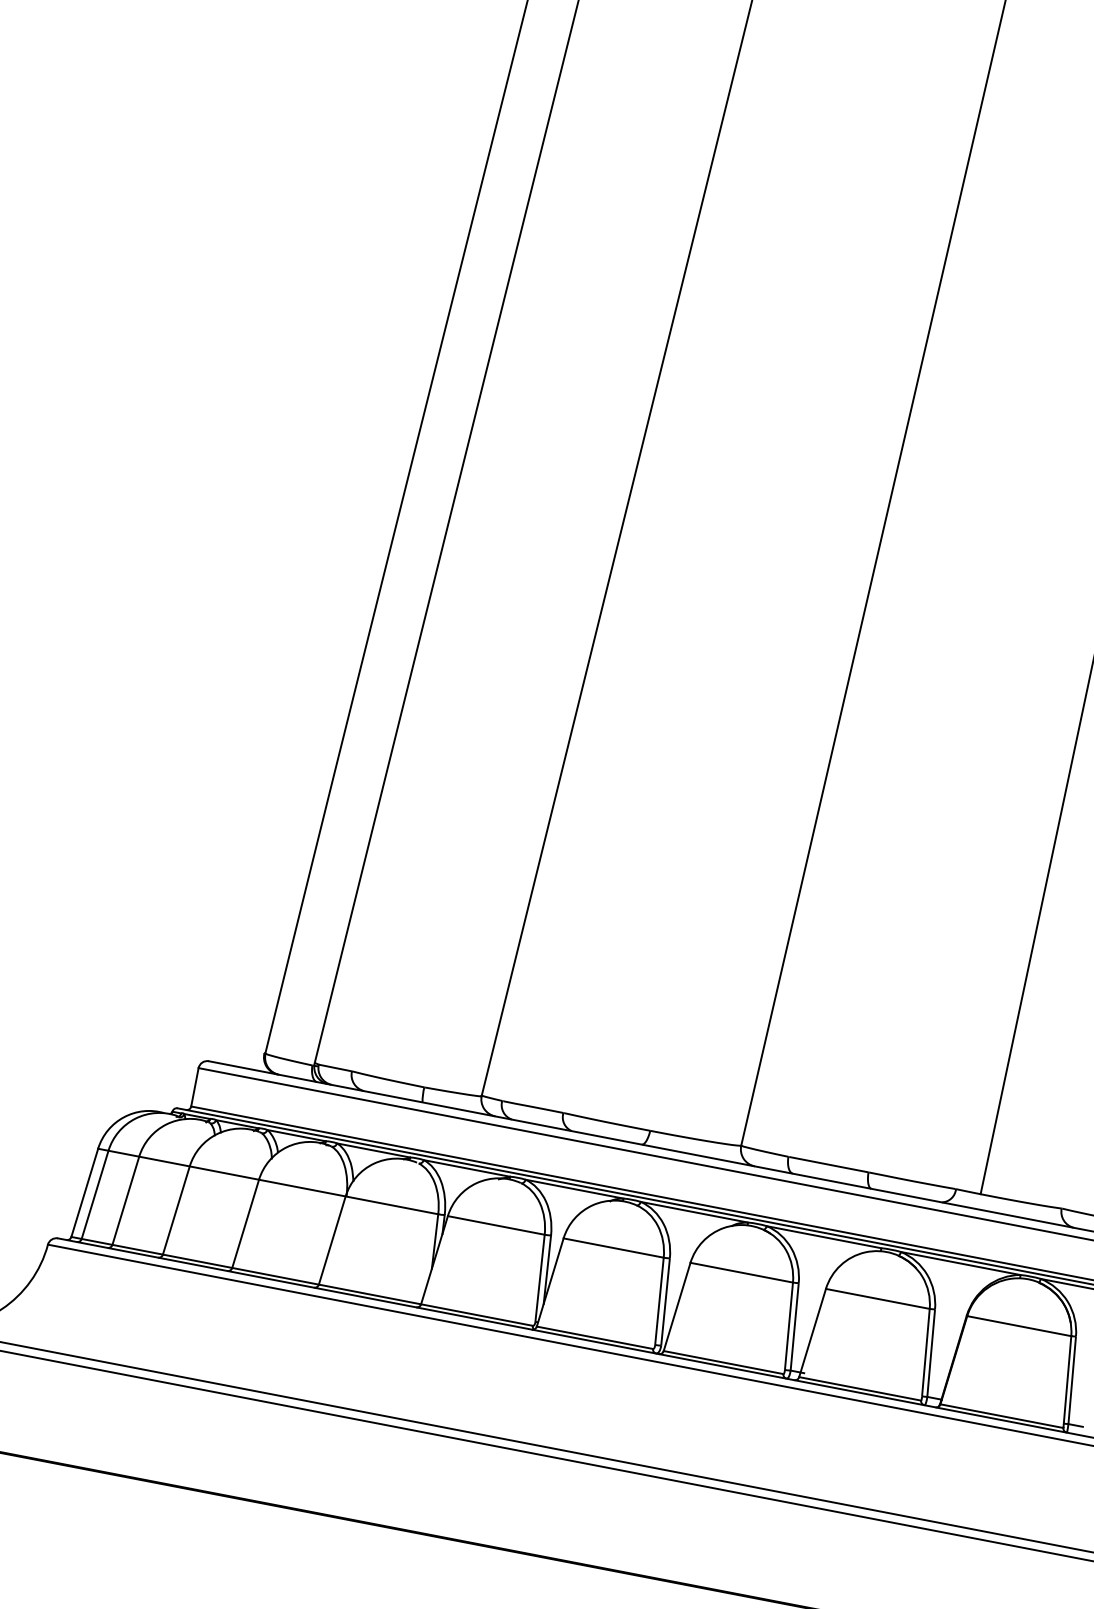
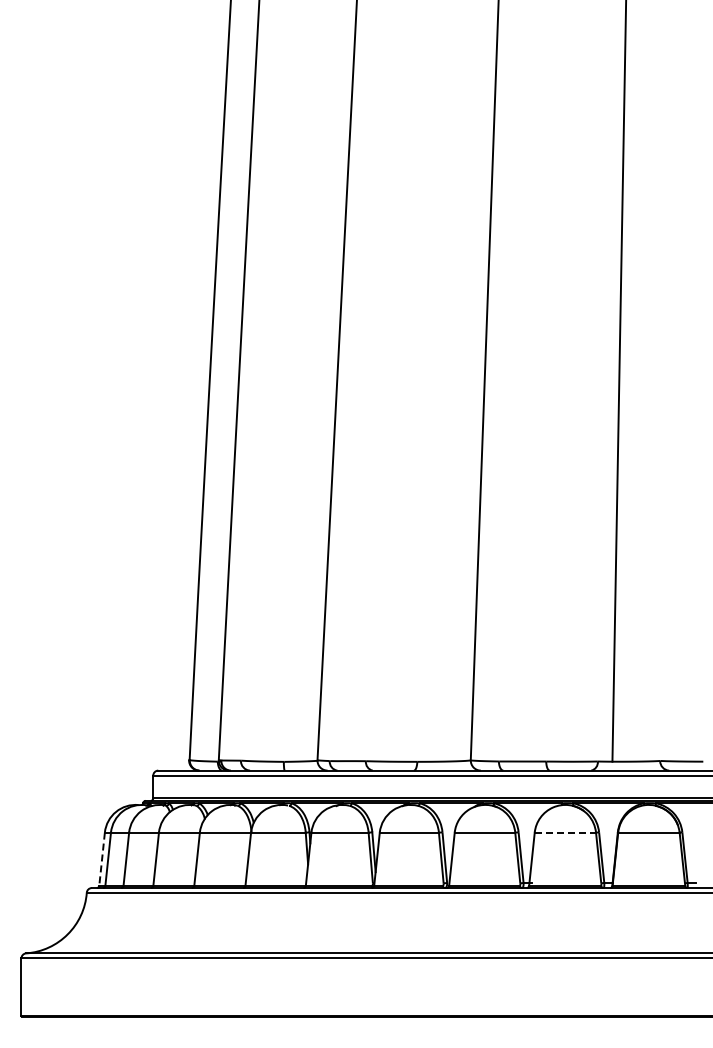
line: (85, 1193) -> (102, 859), solid -> dashed
line: (878, 1298) -> (565, 832), solid -> dashed

